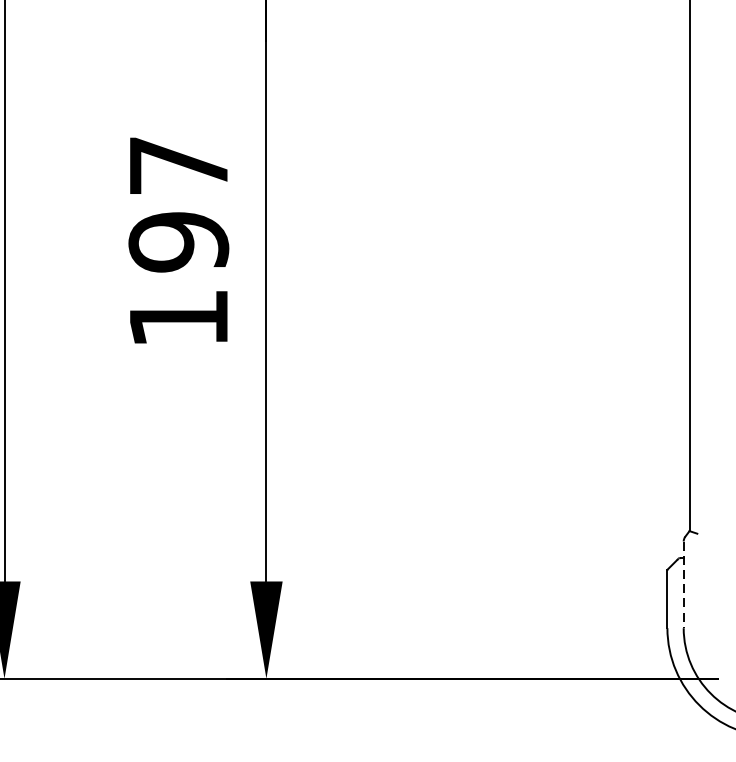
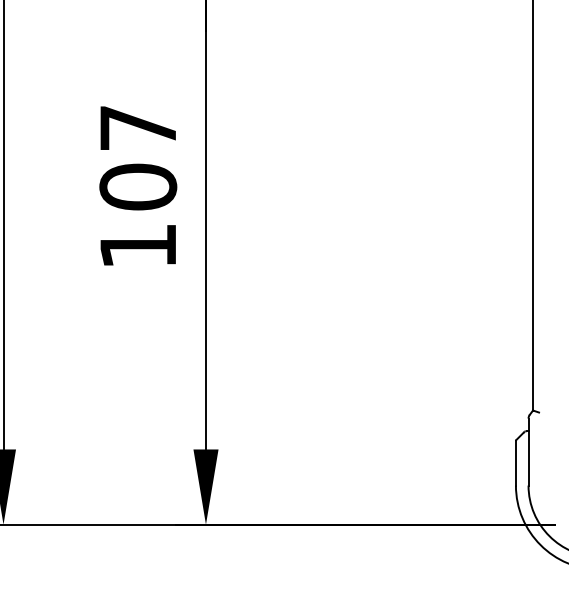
text: (179, 241) -> (138, 186), 197 -> 107
line: (683, 585) -> (528, 452), dashed -> solid

